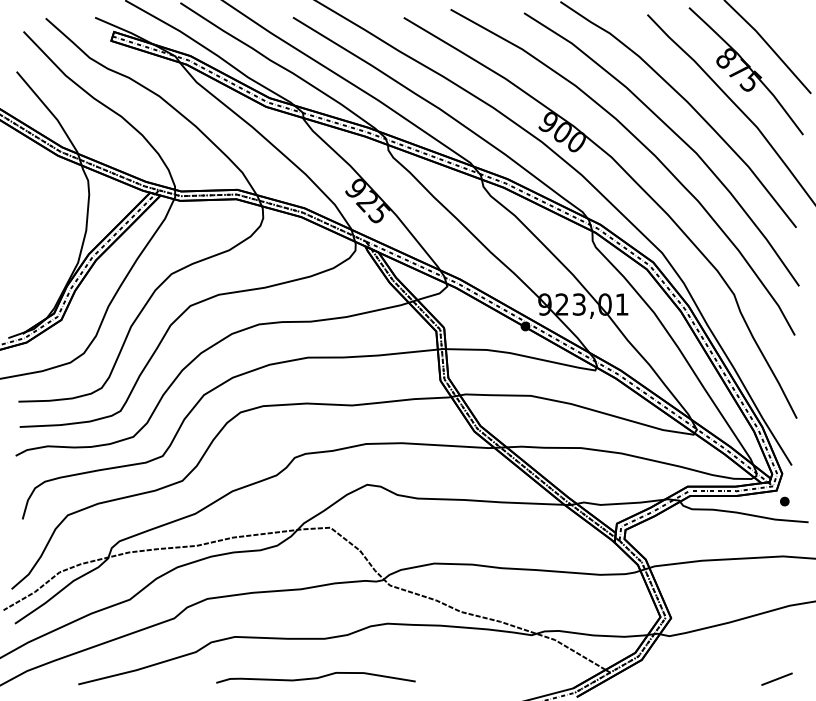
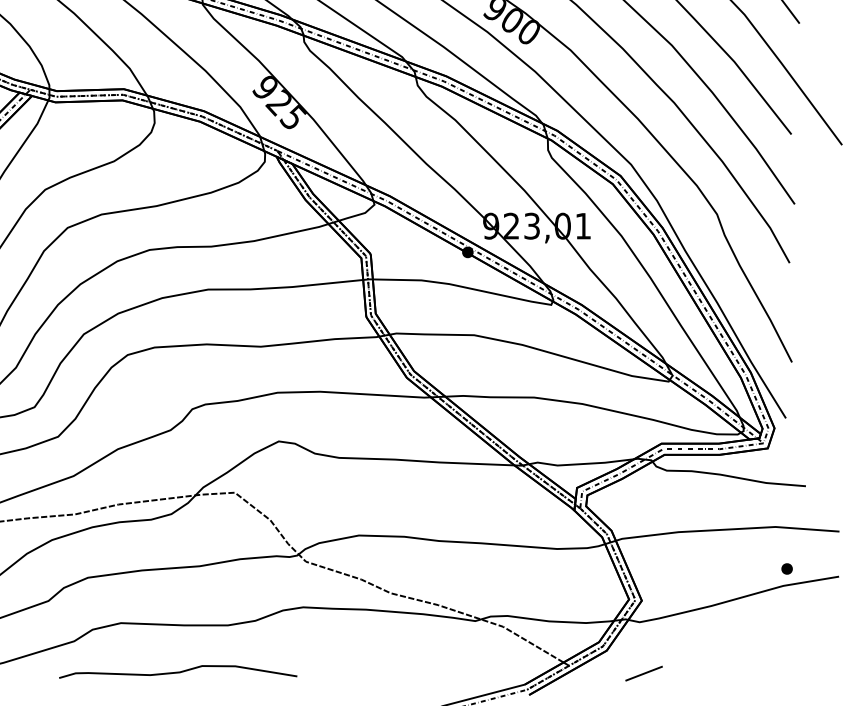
part: (784, 501) -> (786, 568), moved
curve: (315, 677) -> (177, 671), moved
line: (776, 678) -> (643, 672), moved

